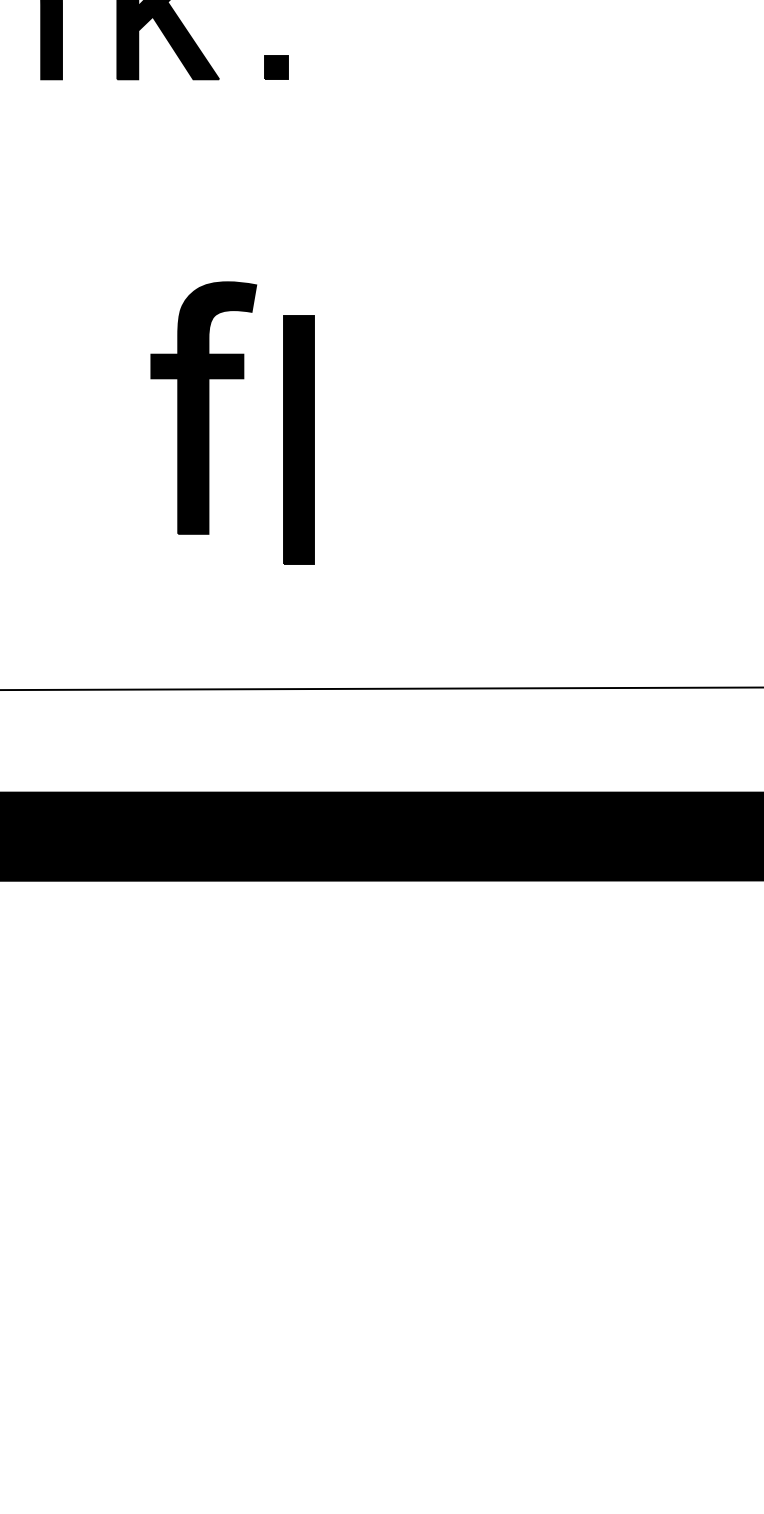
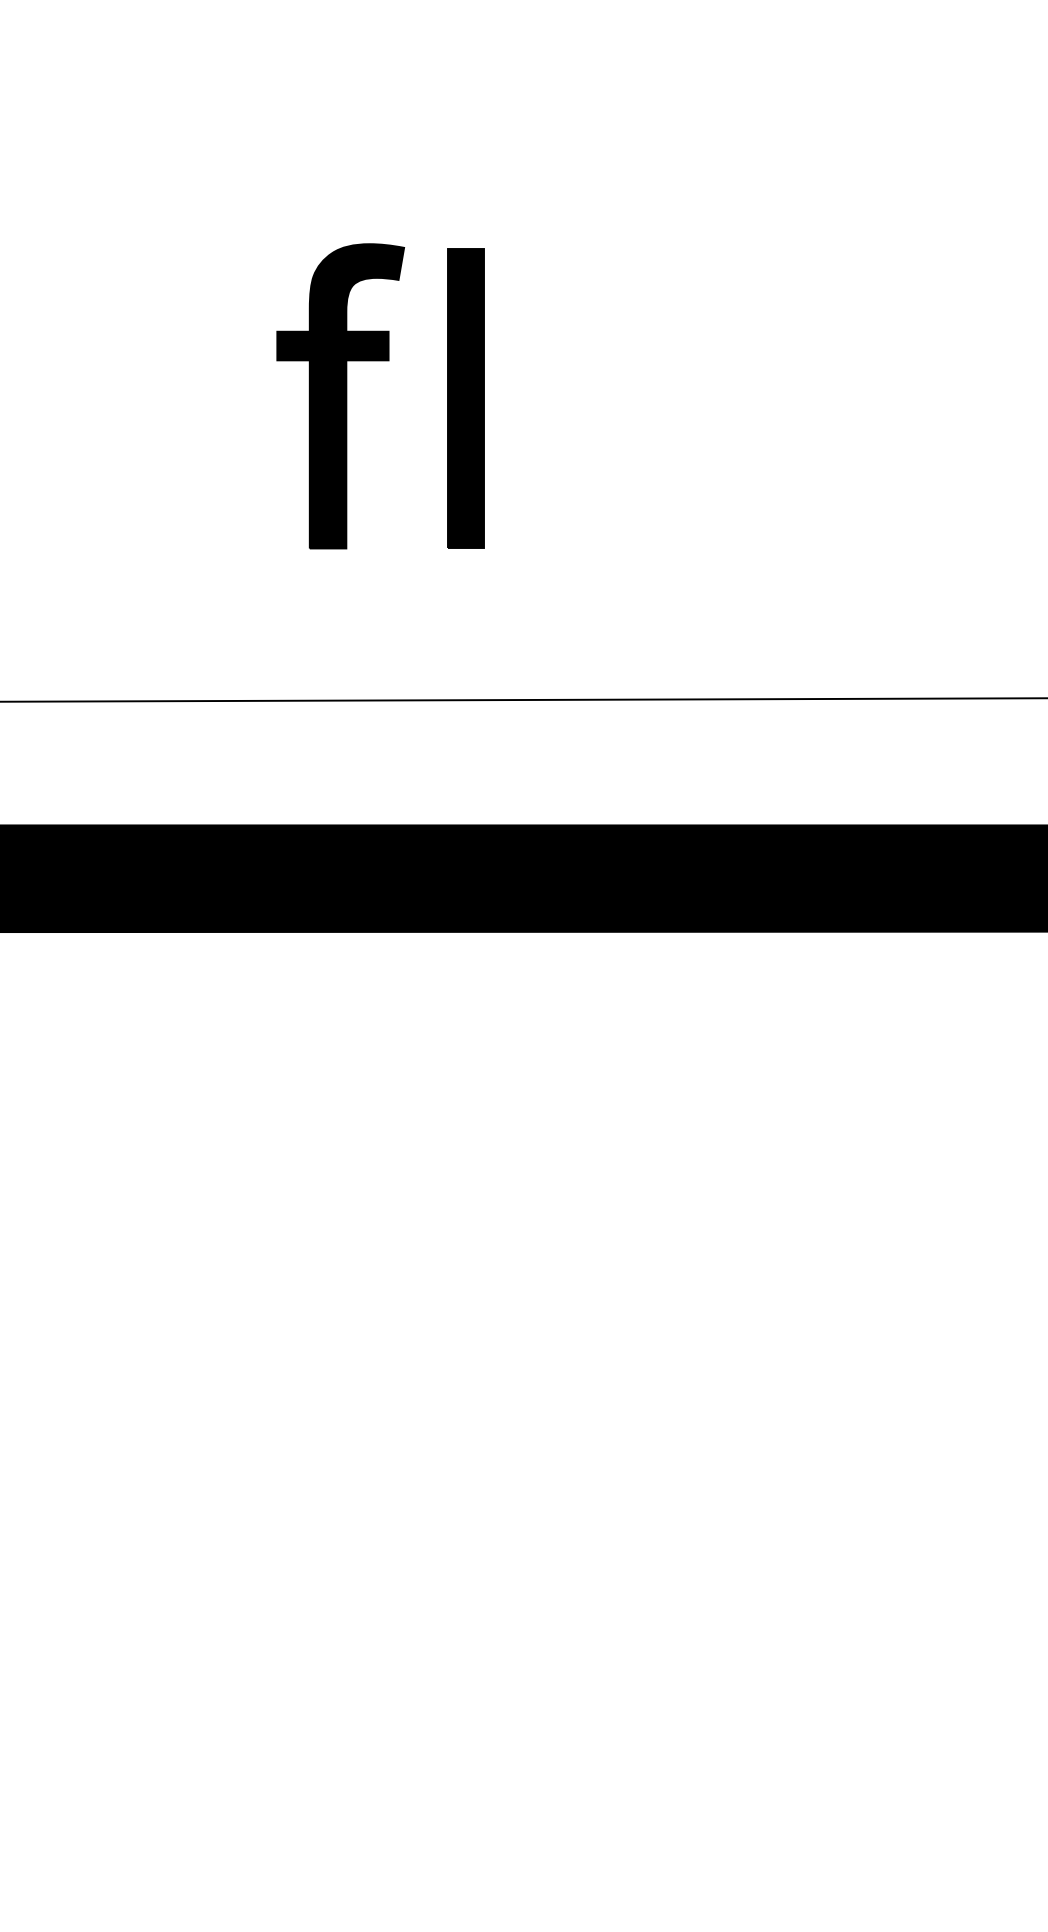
part: (203, 408) -> (340, 396), moved

